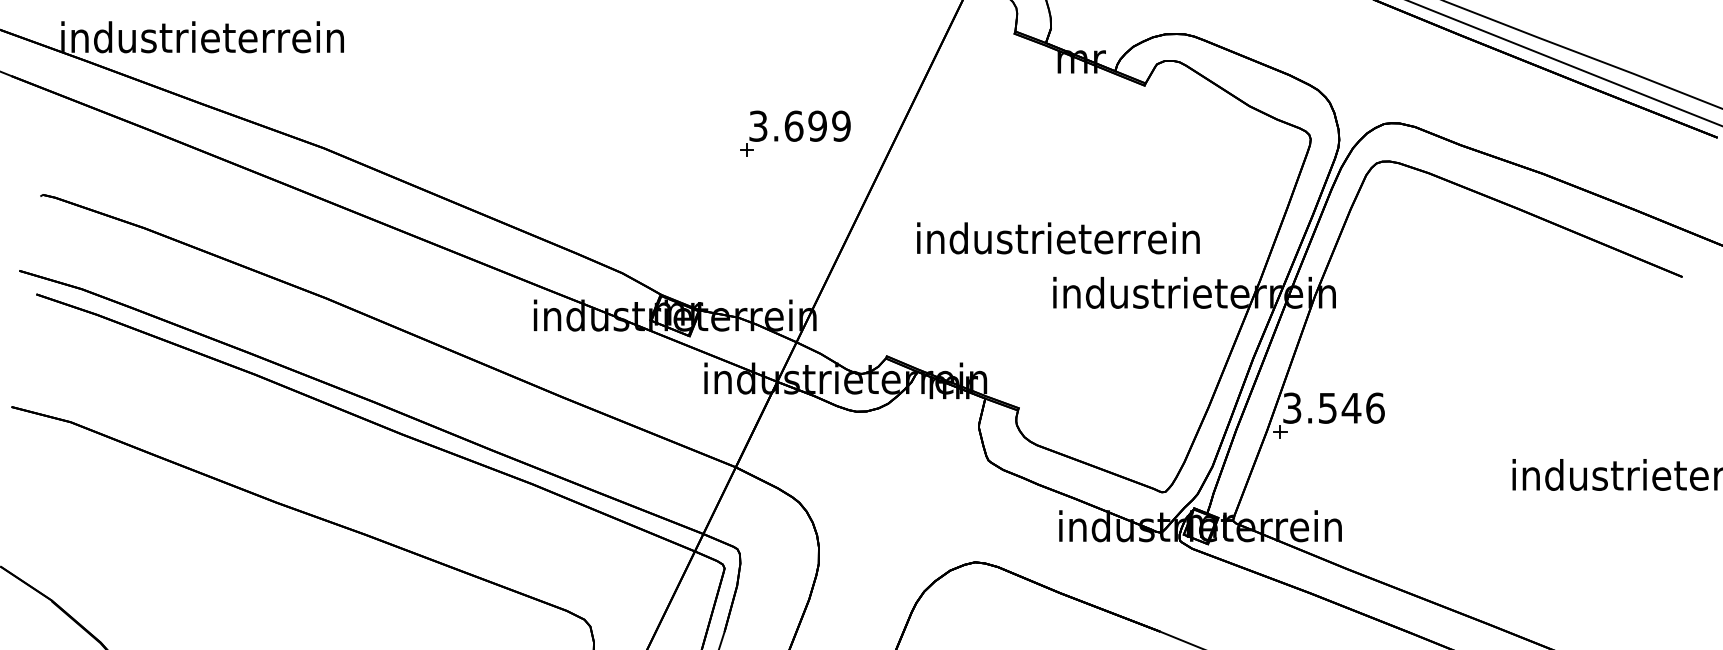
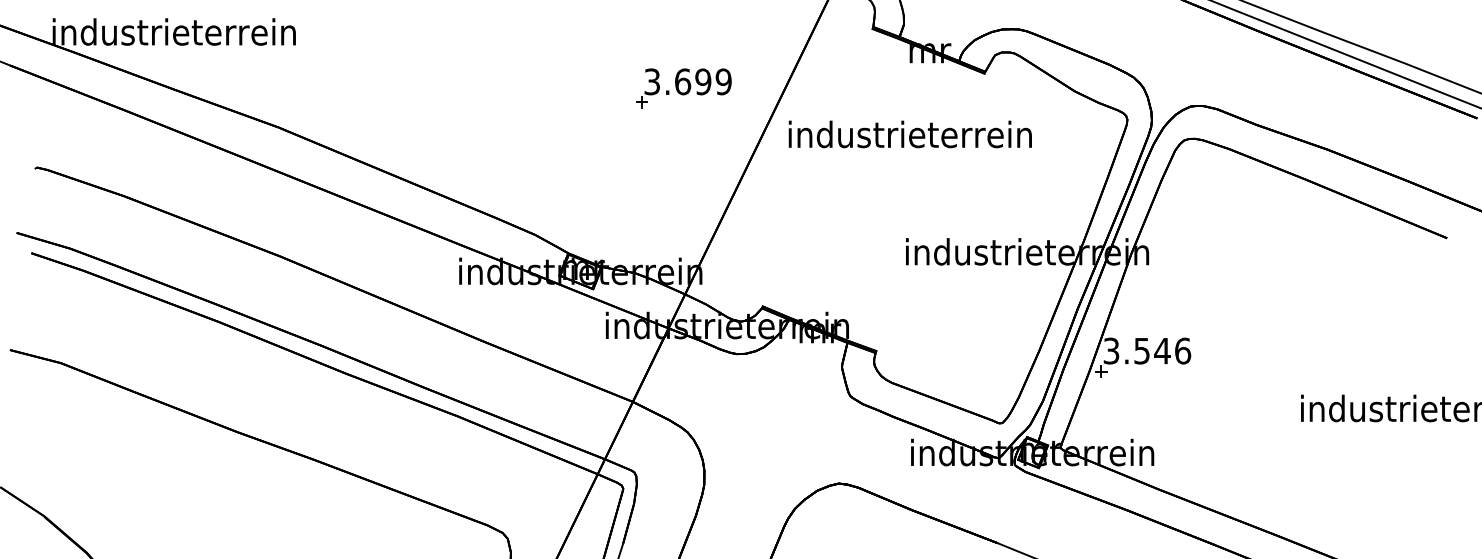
part: (795, 133) -> (684, 88), moved
text: (1058, 238) -> (910, 134), moved

